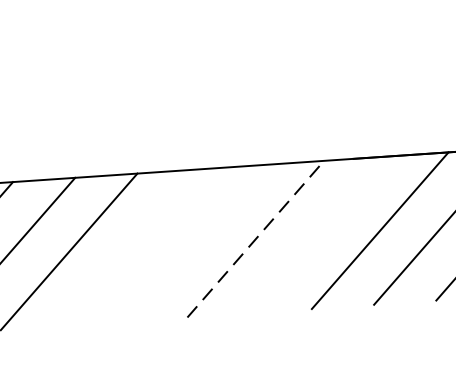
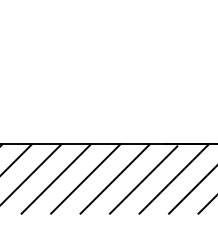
line: (315, 236) -> (143, 179), added
line: (256, 238) -> (115, 178), dashed -> solid
line: (192, 242) -> (85, 178), added
line: (131, 246) -> (56, 178), added

